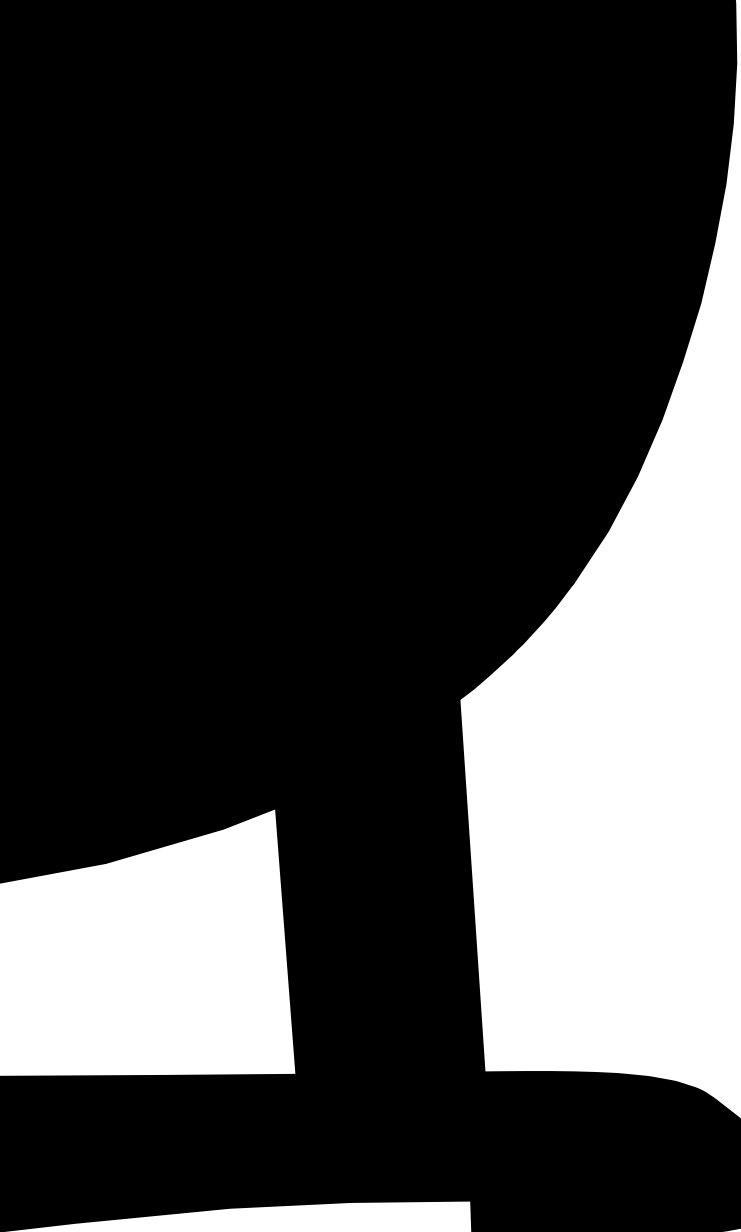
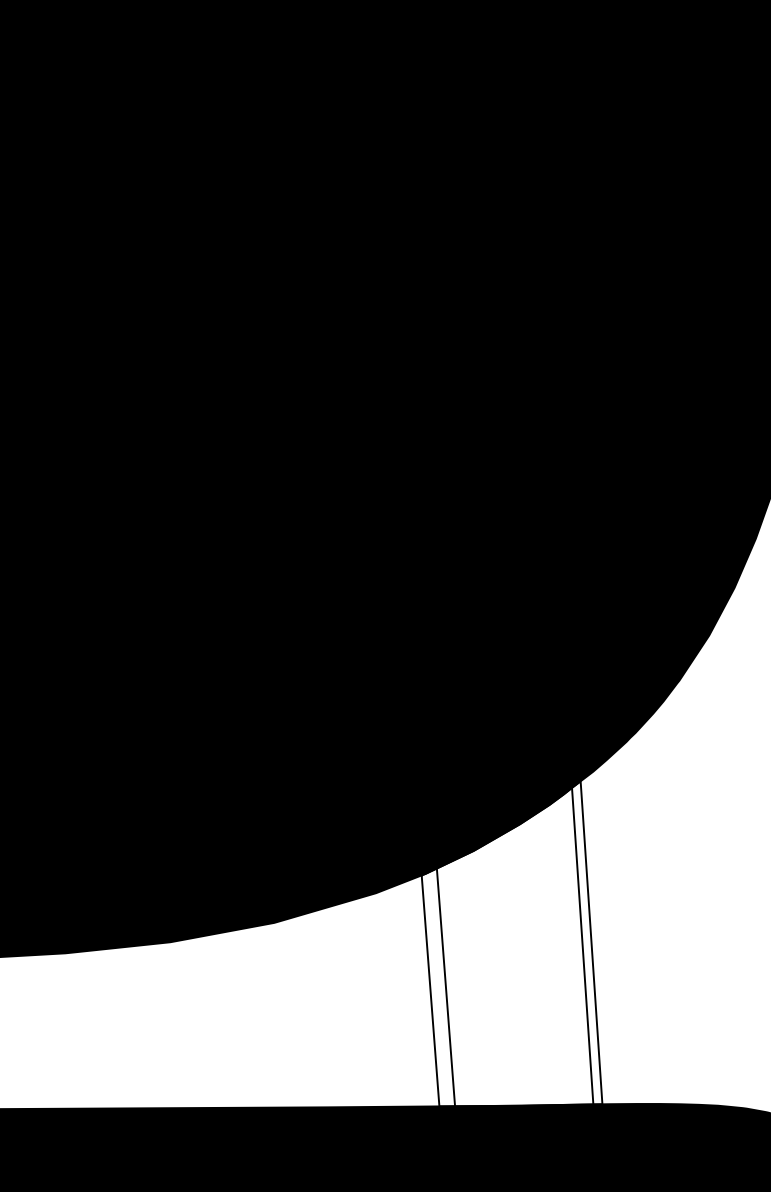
fill: (379, 886) -> (511, 943), removed

